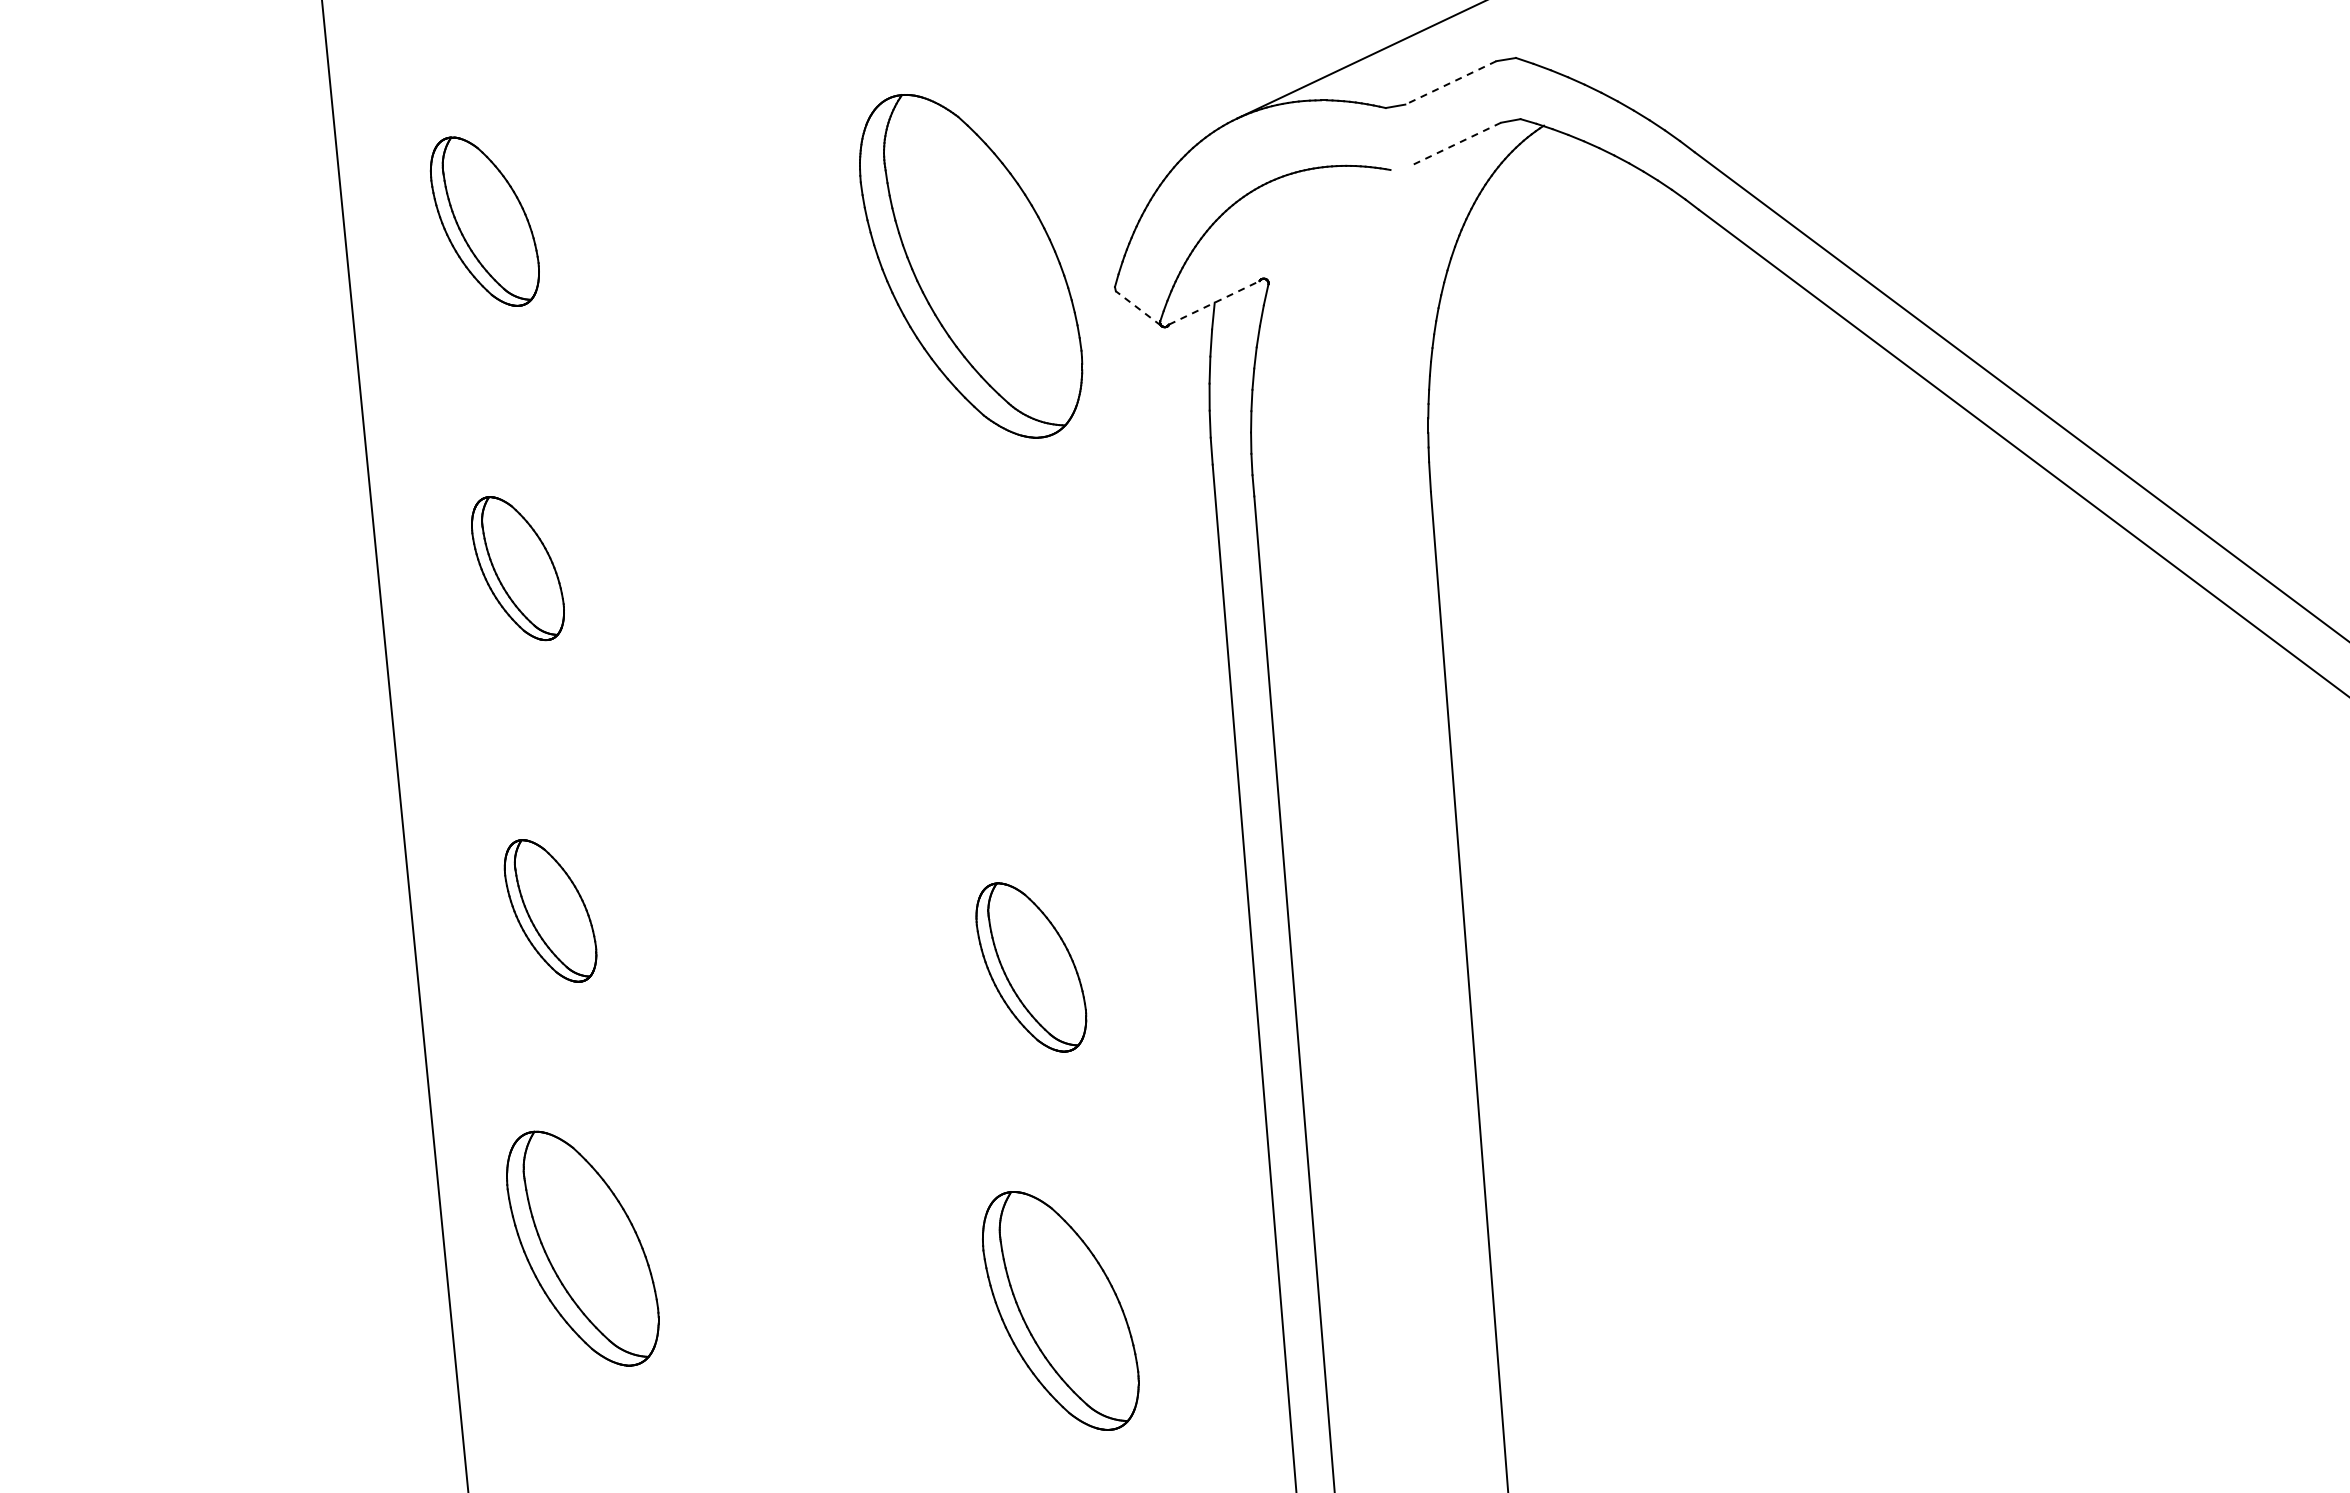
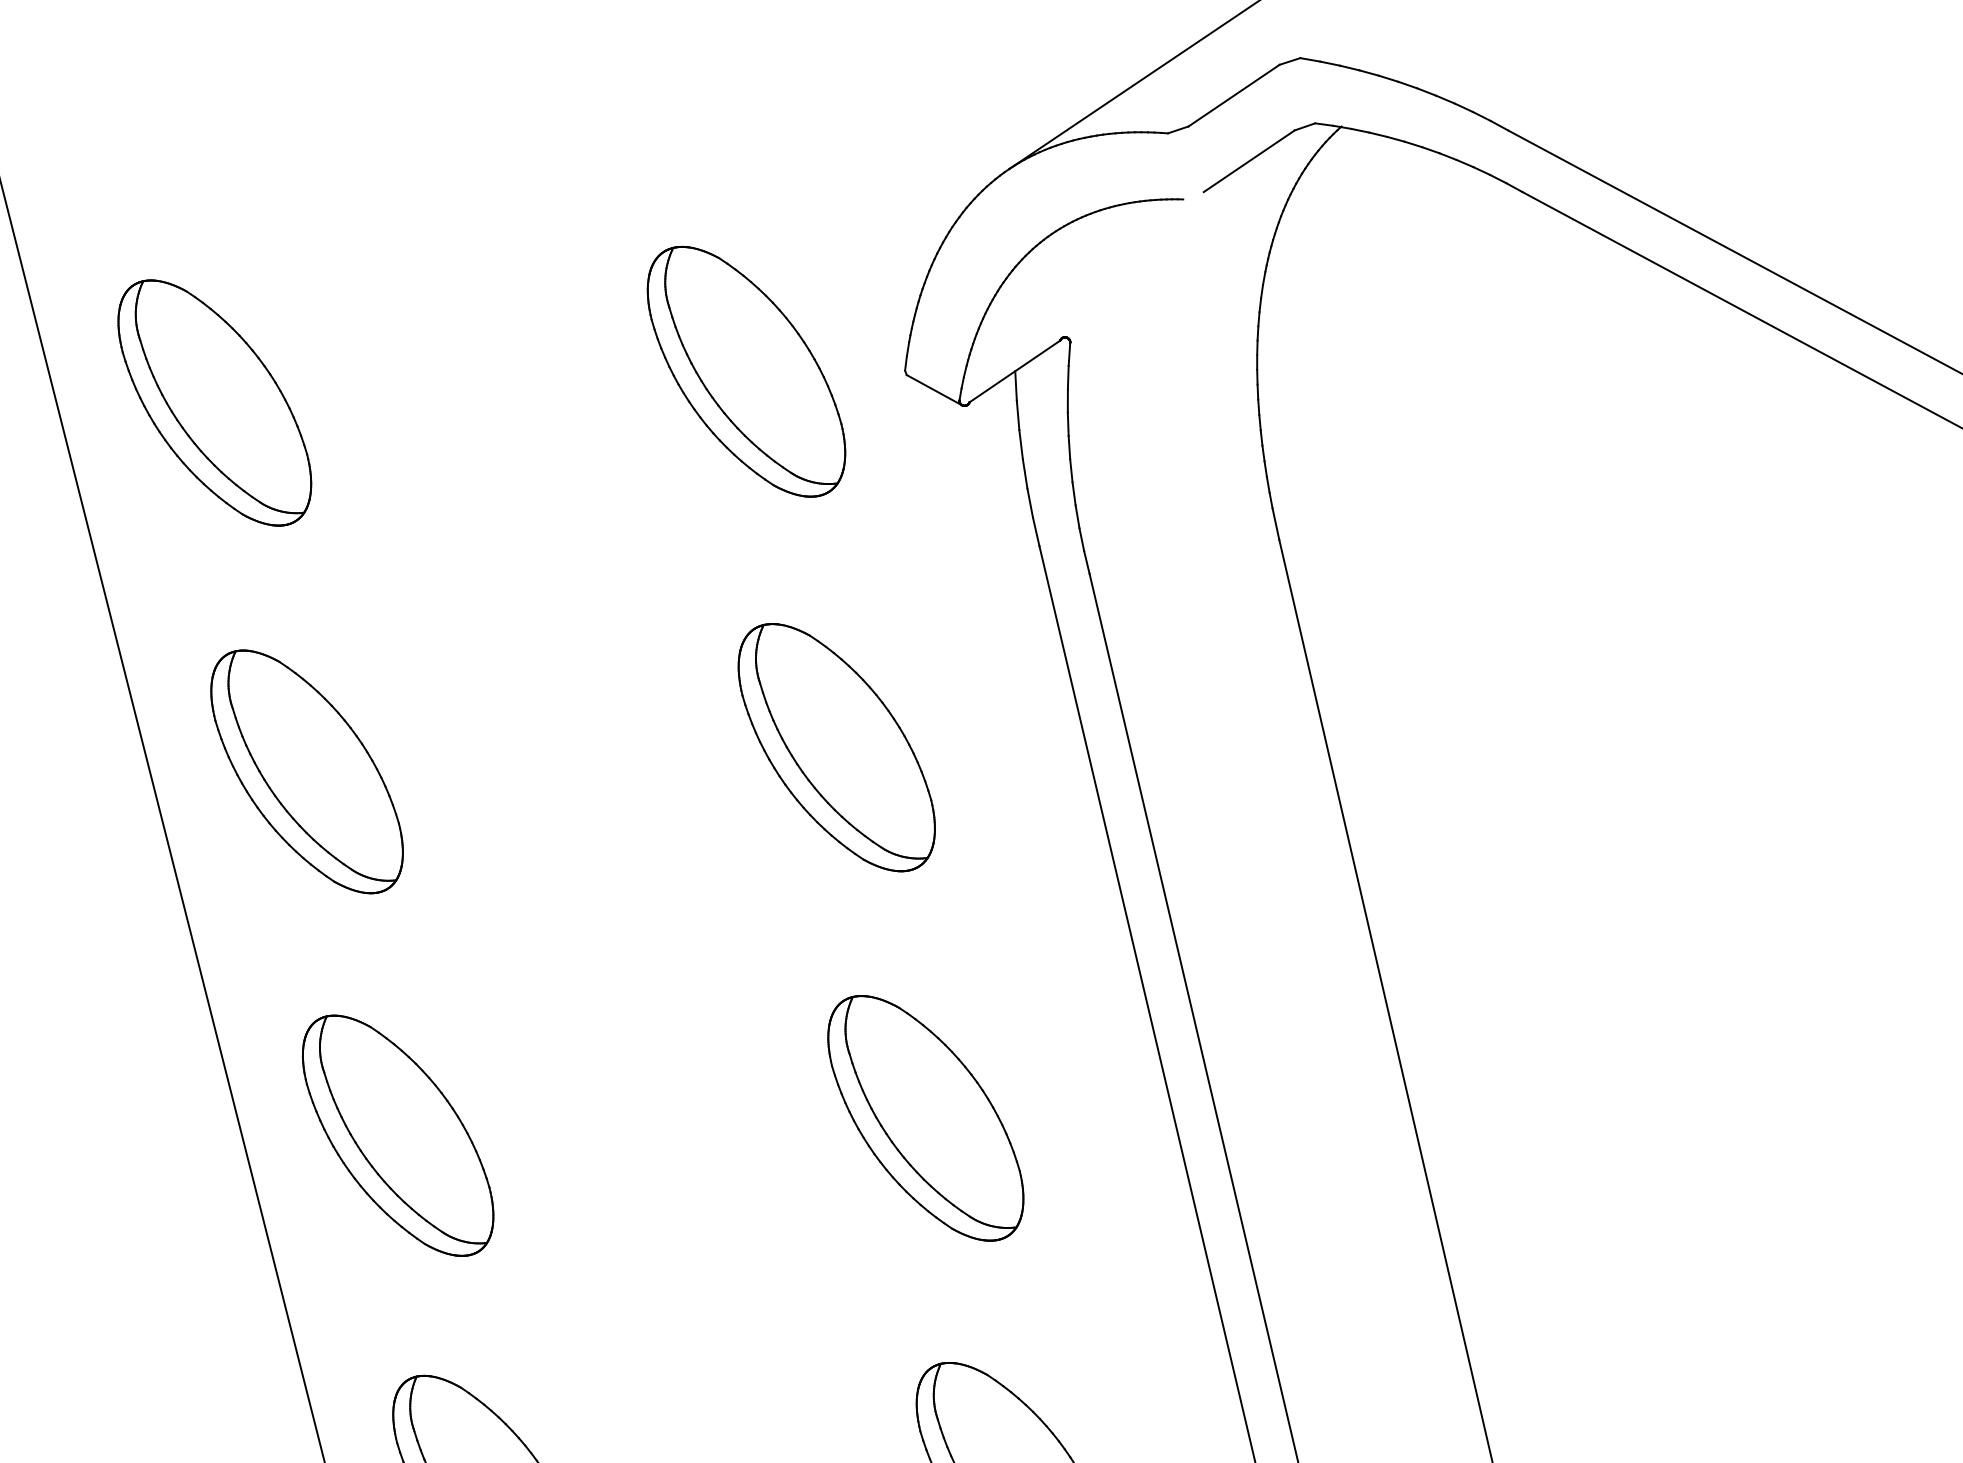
line: (1450, 83) -> (1233, 96), dashed -> solid
line: (1455, 144) -> (1249, 161), dashed -> solid
part: (484, 221) -> (214, 402), size x1.43
part: (970, 266) -> (745, 372), size x0.71
line: (1214, 302) -> (1014, 371), dashed -> solid
line: (1137, 308) -> (932, 390), dashed -> solid
part: (517, 568) -> (306, 771), size x1.67
part: (1001, 619) -> (836, 747), added
part: (550, 910) -> (397, 1135), size x1.67
part: (1031, 967) -> (926, 1118), size x1.43

